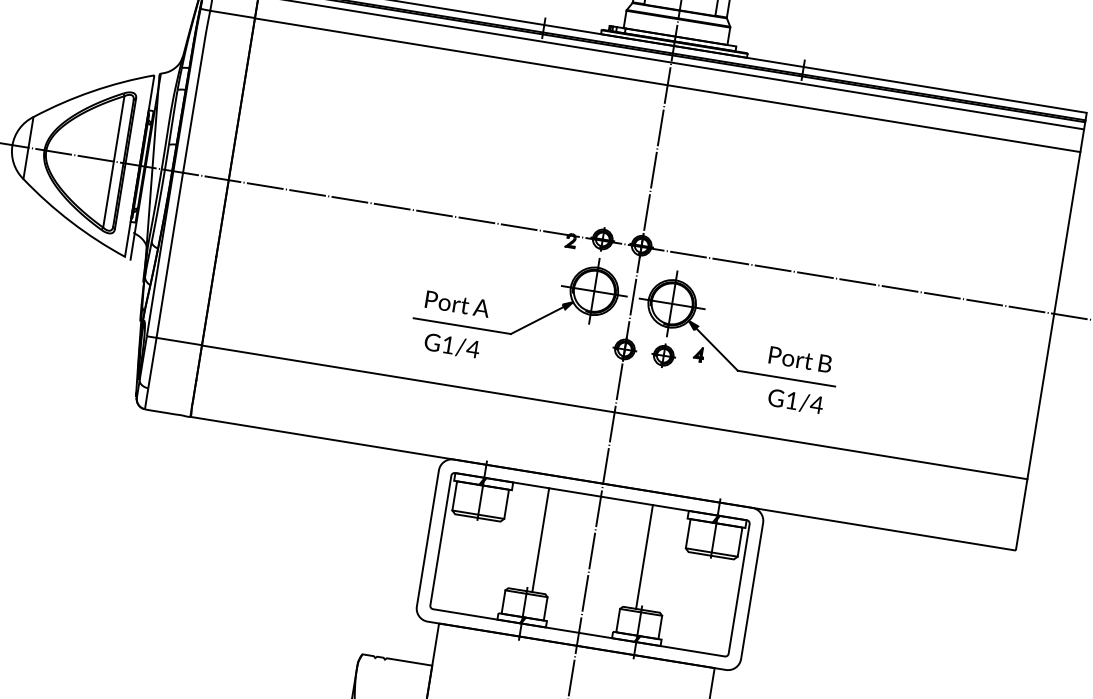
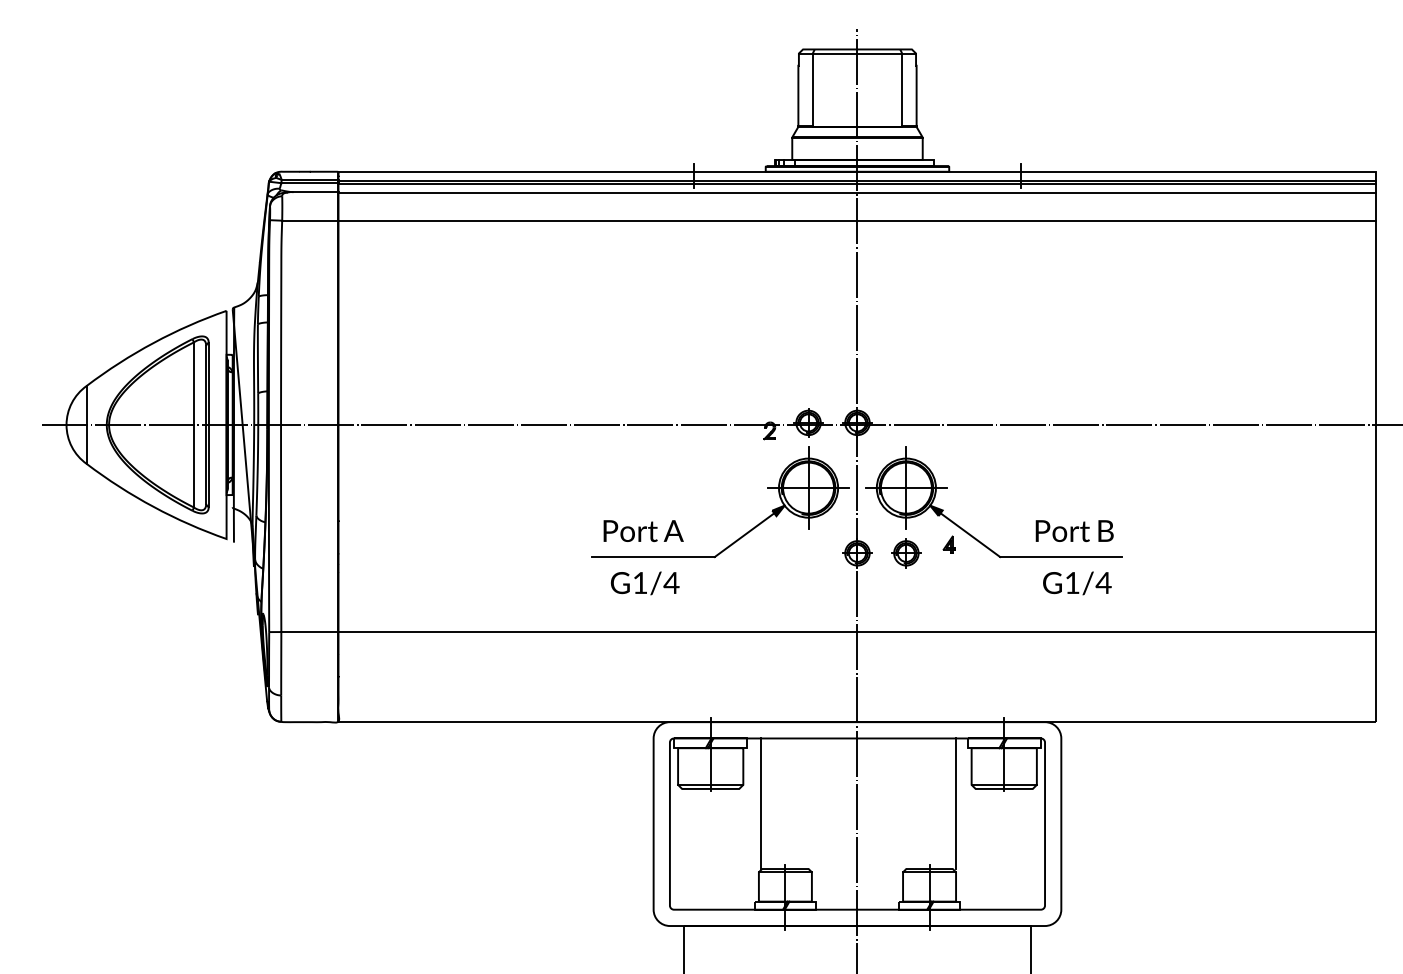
line: (540, 540) -> (761, 803), moved
line: (644, 556) -> (955, 803), moved

